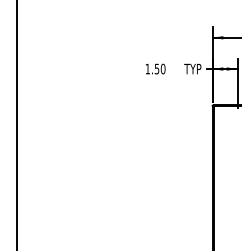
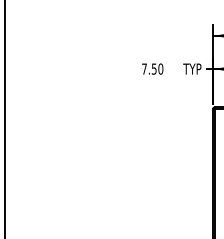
text: (147, 68) -> (144, 68), 1.50 -> 7.50

